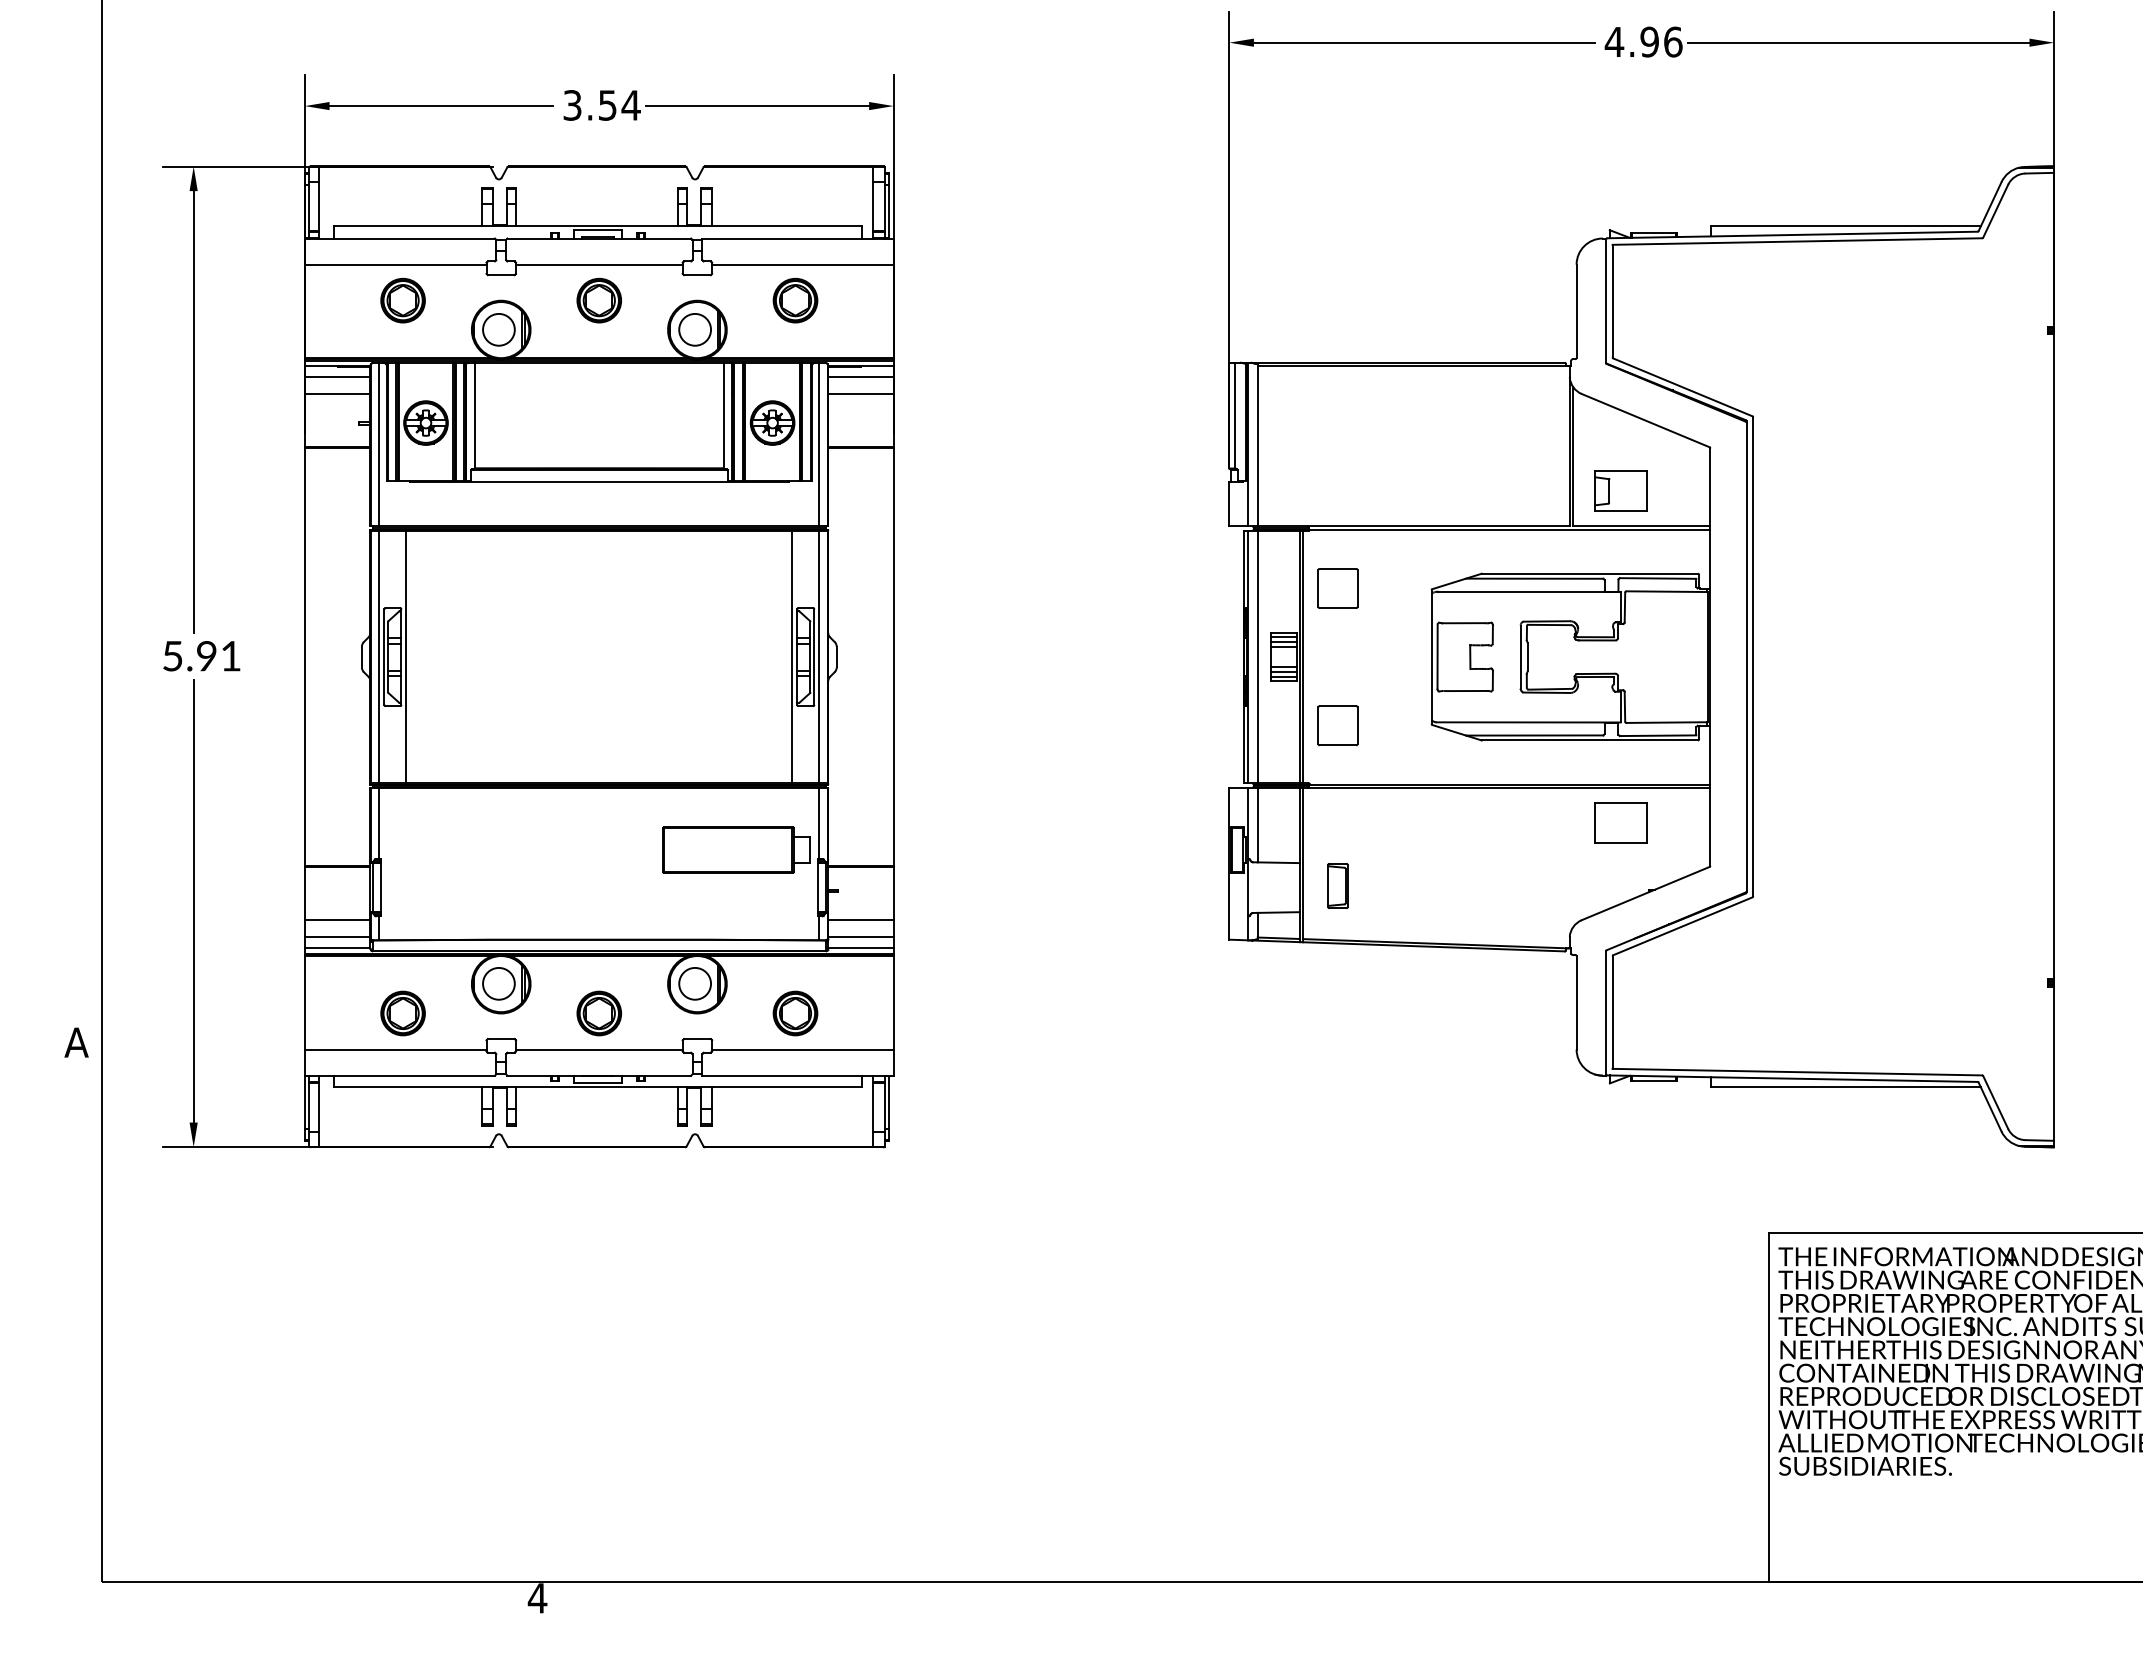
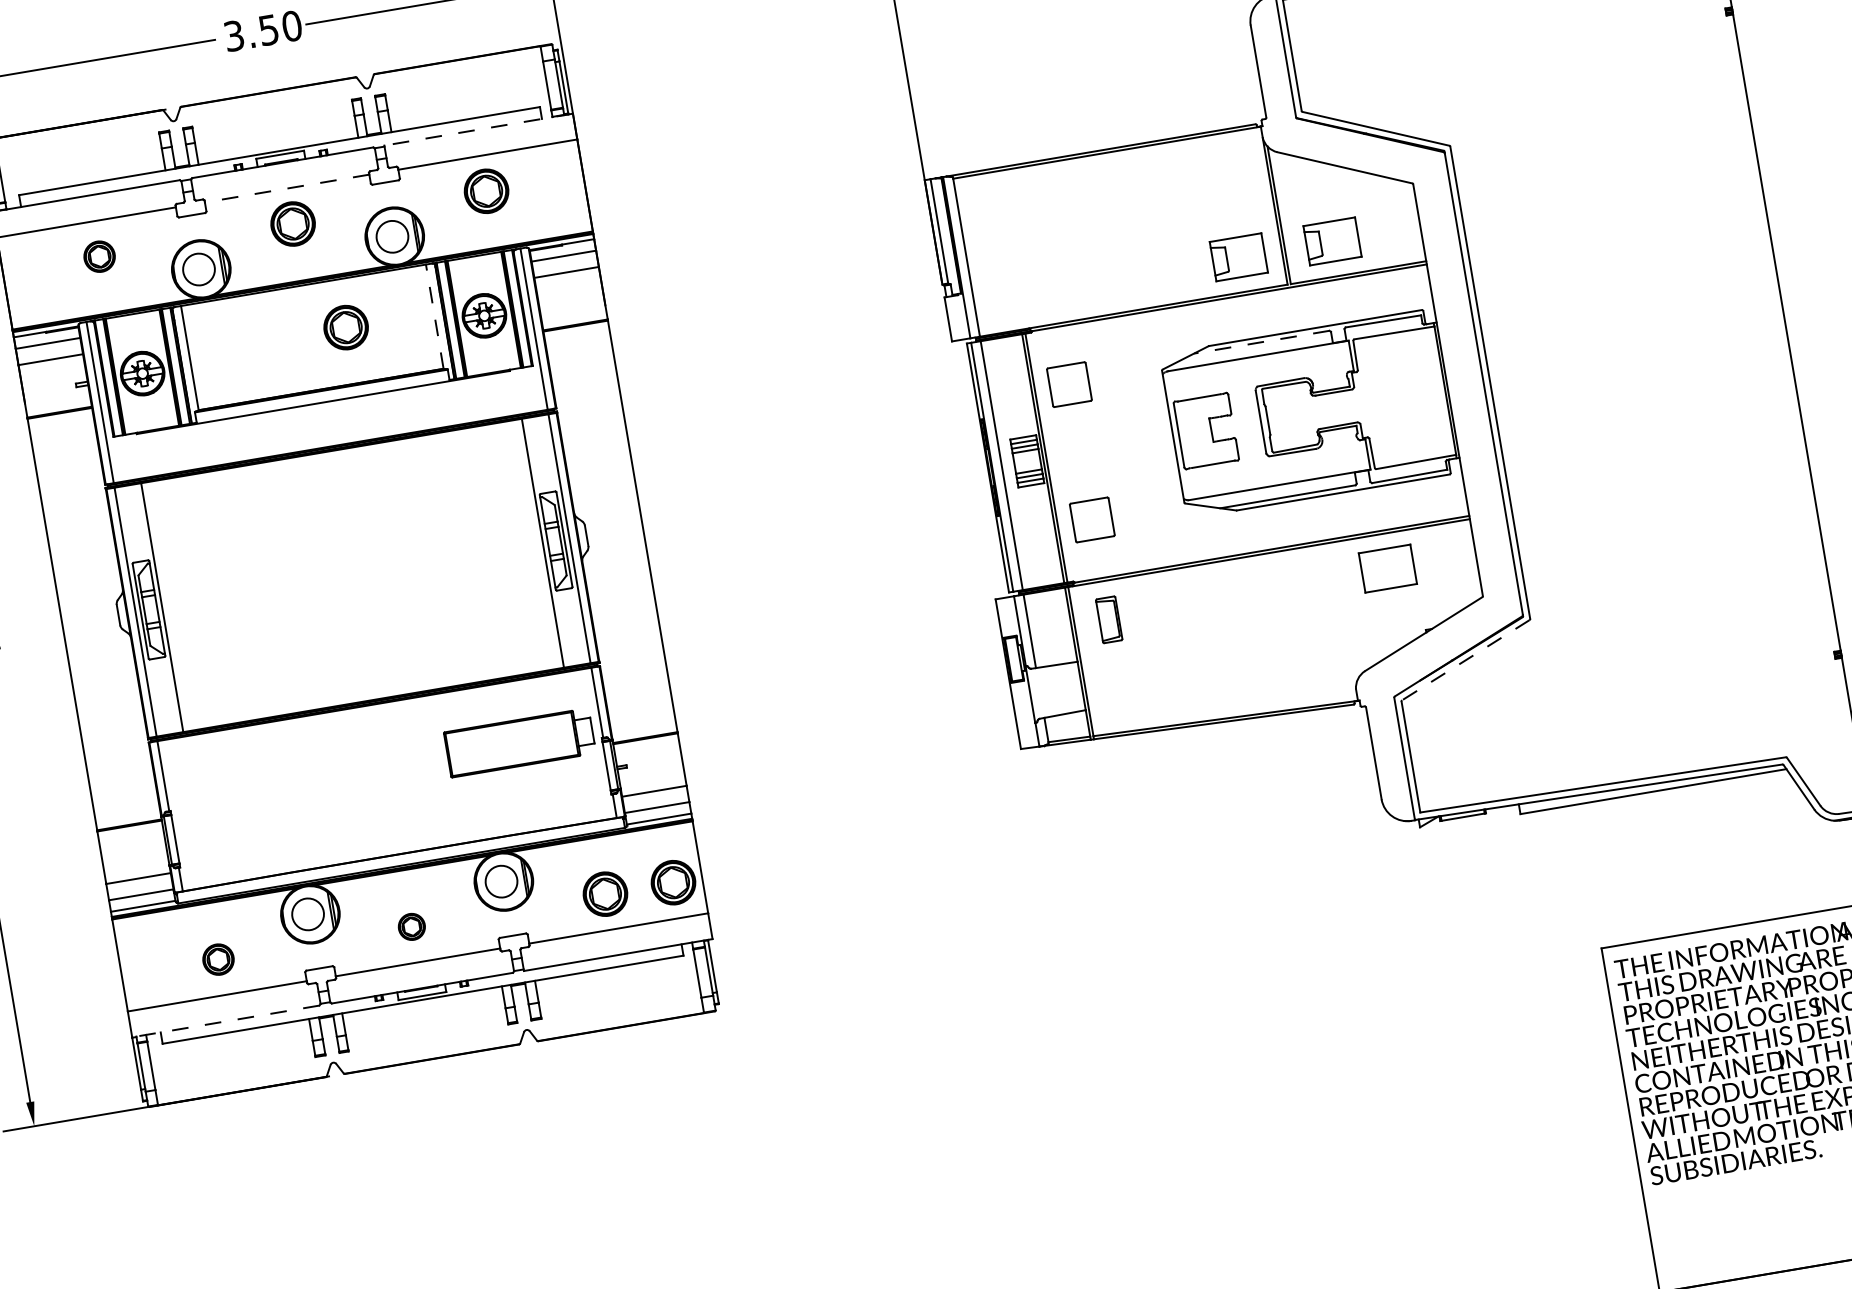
text: (630, 105) -> (291, 26), 3.54 -> 3.50
line: (798, 238) -> (479, 129), solid -> dashed
line: (598, 264) -> (286, 188), solid -> dashed
part: (402, 300) -> (99, 256), size x0.7
part: (633, 411) -> (345, 327), added
line: (723, 415) -> (434, 316), solid -> dashed
part: (1525, 490) -> (1238, 256), added
line: (1534, 578) -> (1261, 342), solid -> dashed
part: (1337, 885) -> (1108, 619), moved
line: (1682, 926) -> (1465, 660), solid -> dashed
part: (402, 1013) -> (217, 959), size x0.7
part: (598, 1013) -> (411, 927), size x0.6
part: (864, 1013) -> (673, 882), added
line: (400, 1075) -> (226, 1021), solid -> dashed

